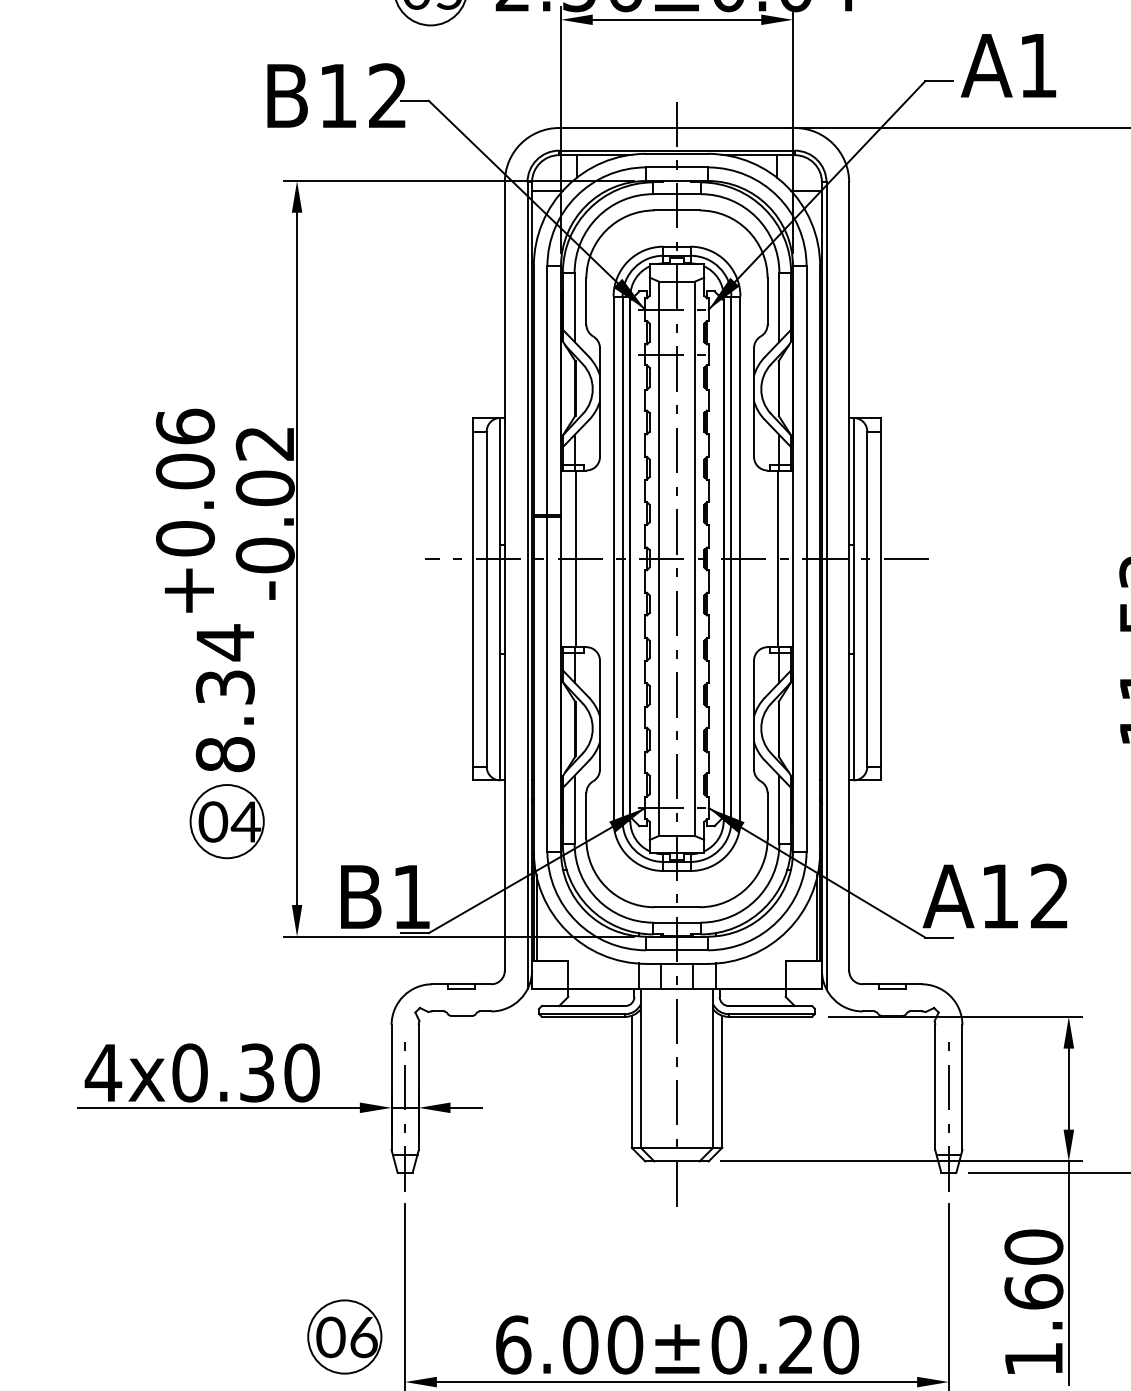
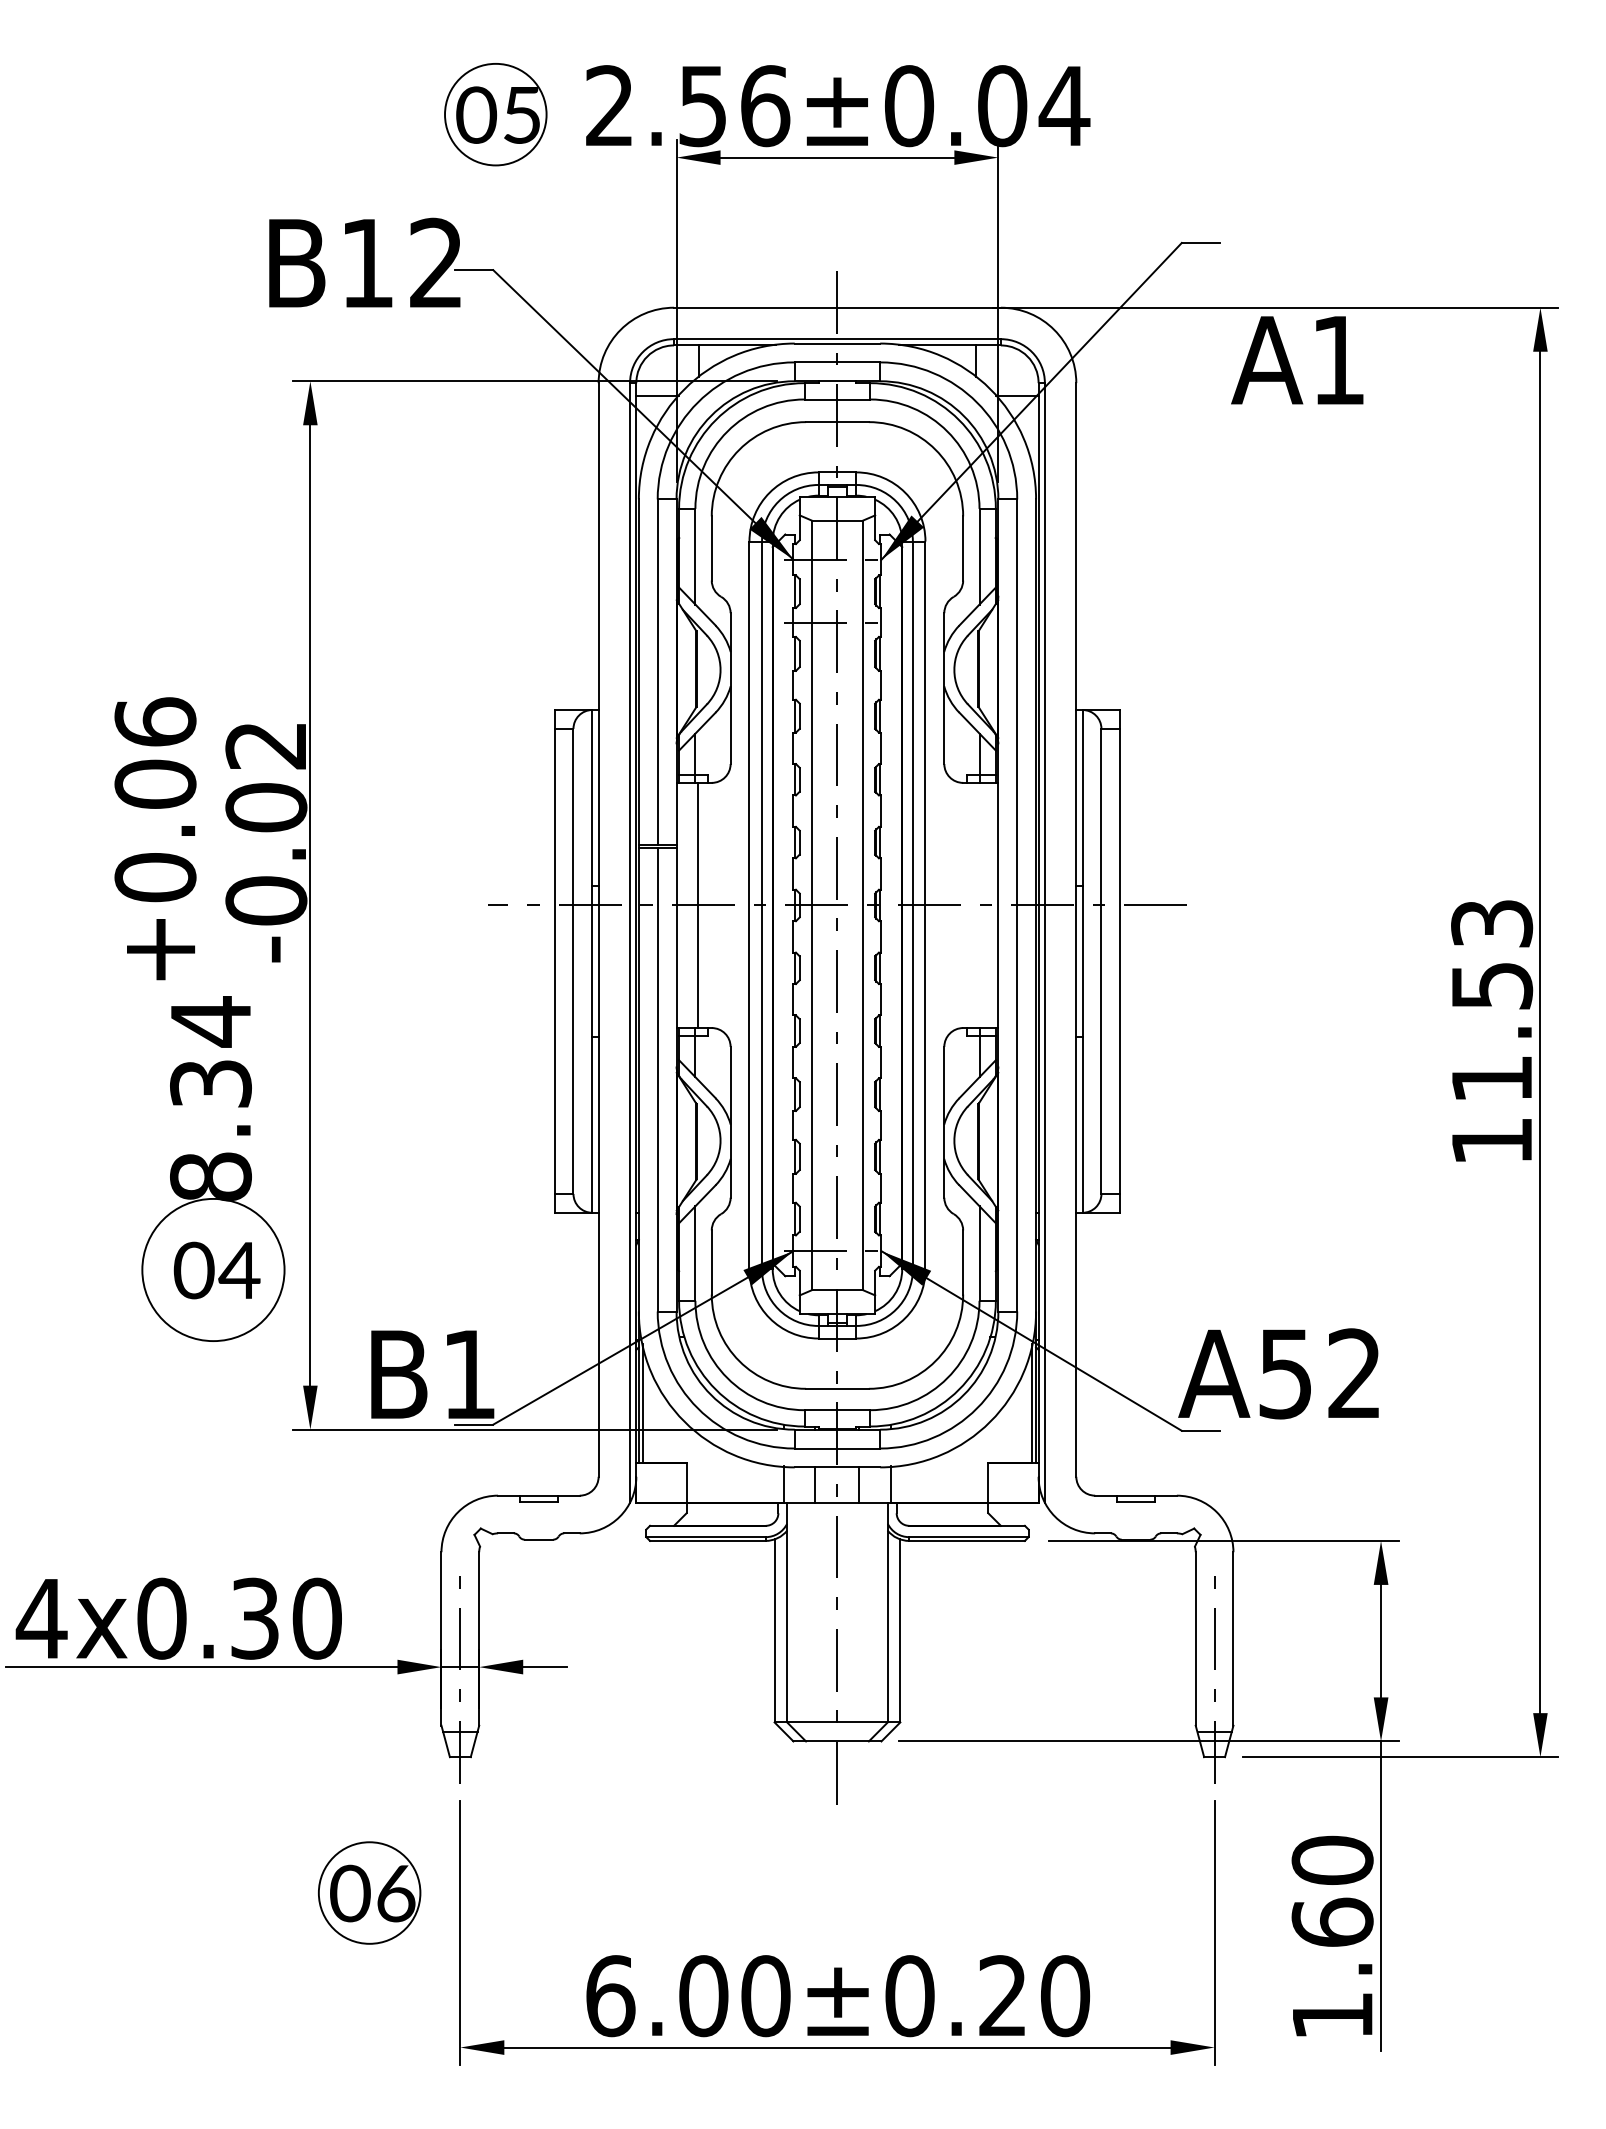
text: (1008, 65) -> (1297, 360), moved
line: (777, 558) -> (977, 905), removed
circle: (227, 821) -> (213, 1269), size x1.4
text: (999, 896) -> (1284, 1374), A12 -> A52
part: (344, 1336) -> (369, 1892), moved

